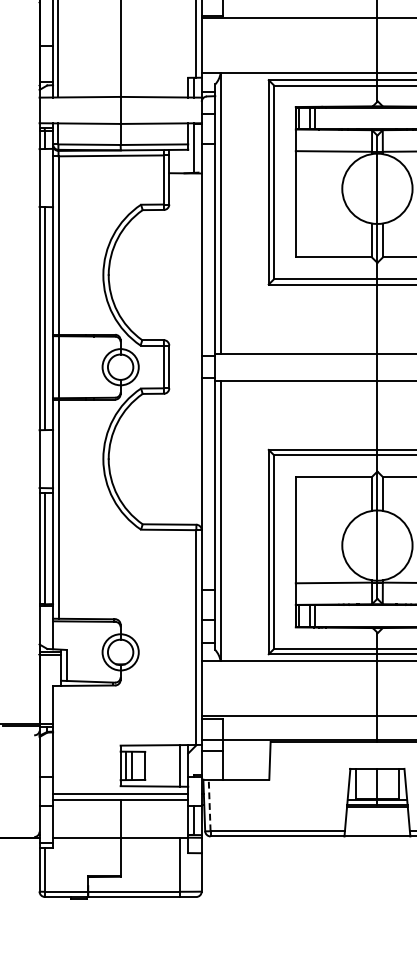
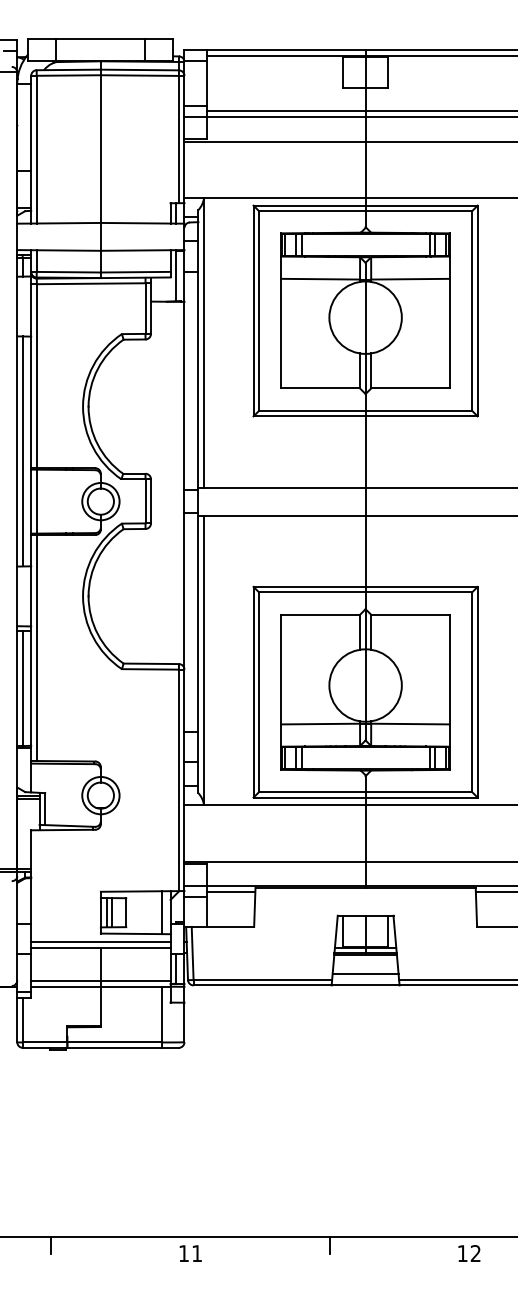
line: (246, 745) -> (230, 891), added
line: (209, 805) -> (192, 953), dashed -> solid
line: (377, 825) -> (365, 974), added
line: (120, 832) -> (100, 981), added

